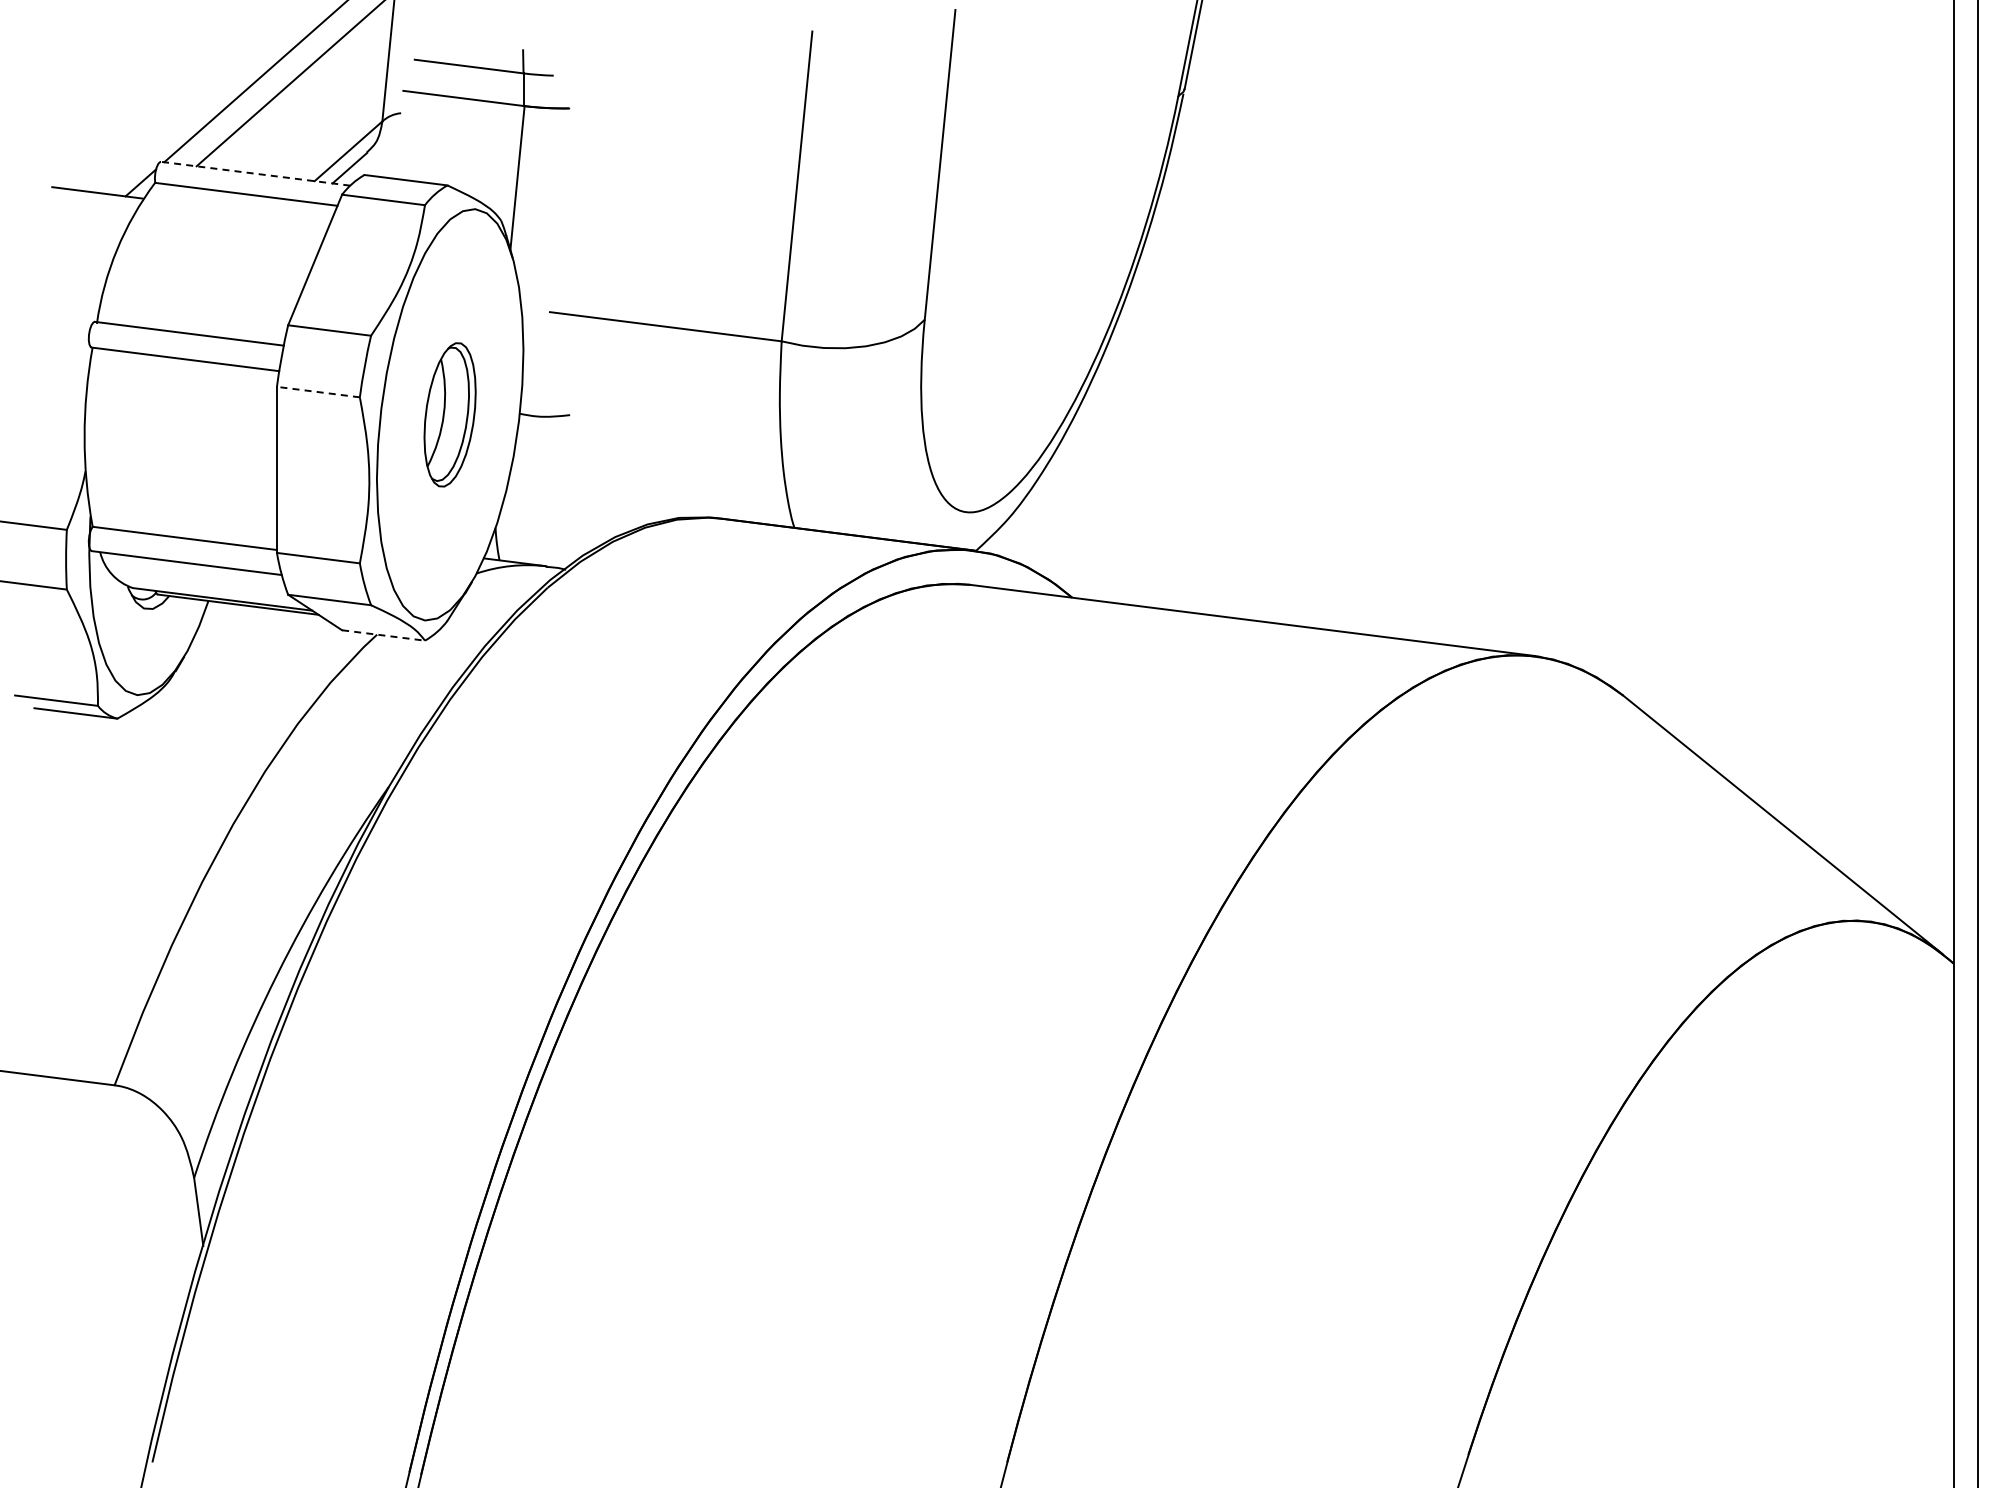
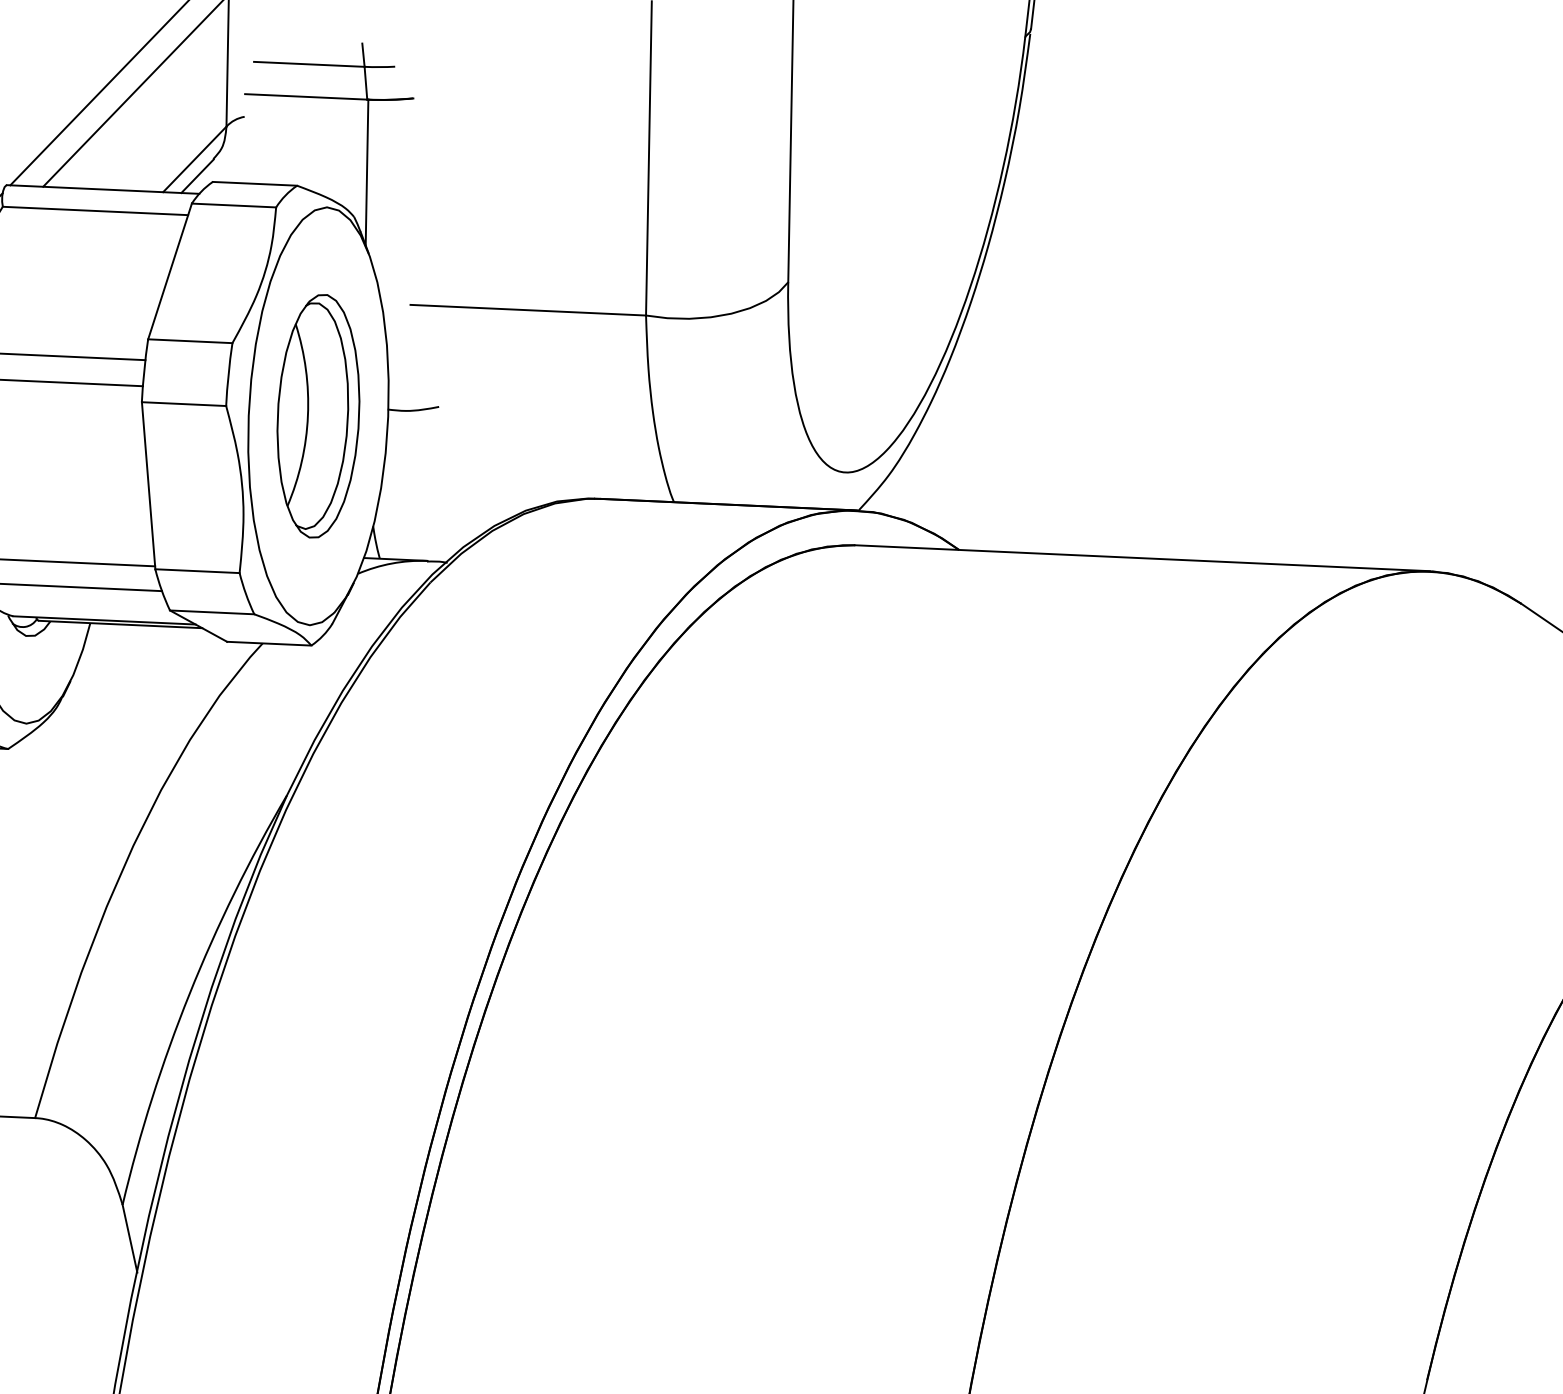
line: (255, 173) -> (103, 189), dashed -> solid
line: (318, 392) -> (184, 404), dashed -> solid
part: (449, 414) -> (317, 416), size x1.67
line: (383, 635) -> (269, 643), dashed -> solid

